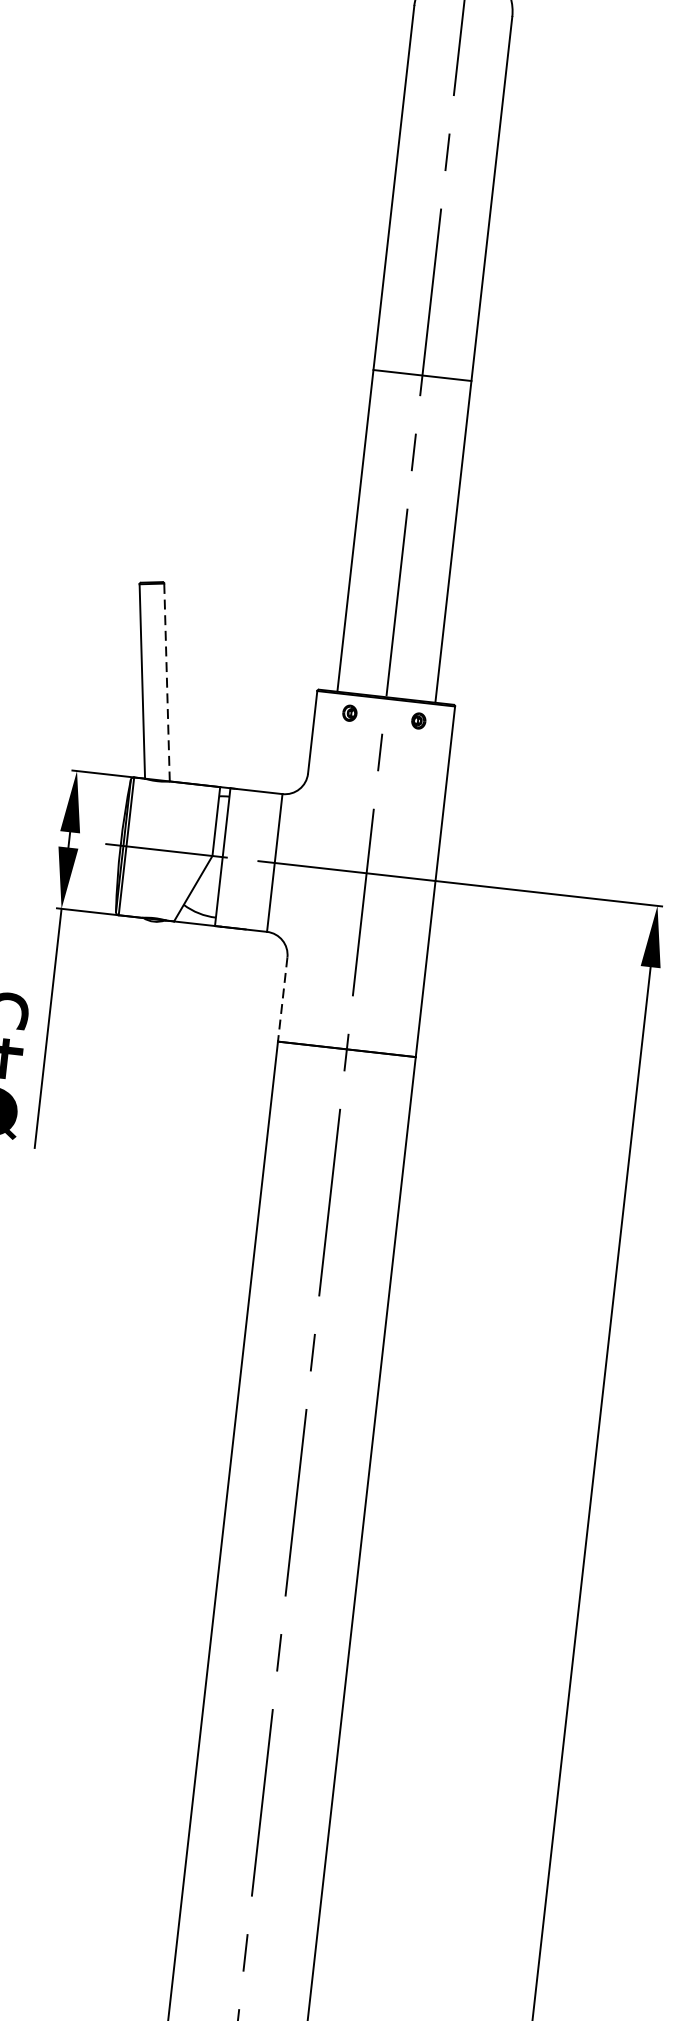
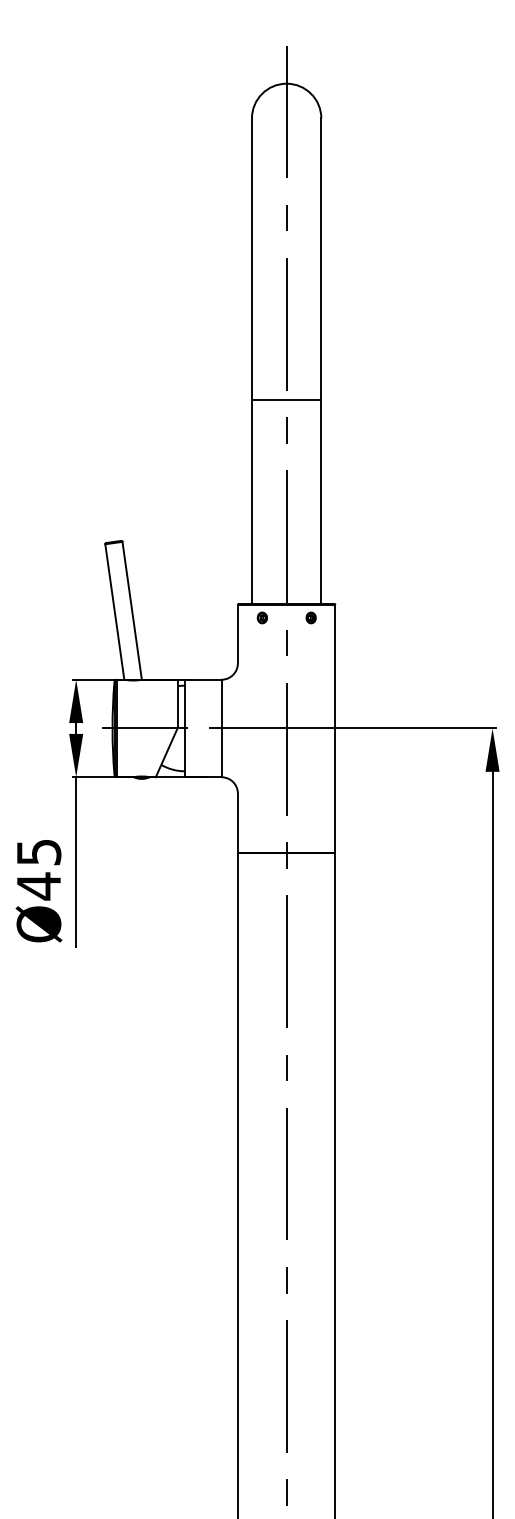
line: (422, 375) -> (286, 400), moved
line: (167, 682) -> (132, 610), dashed -> solid
line: (282, 999) -> (237, 823), dashed -> solid

